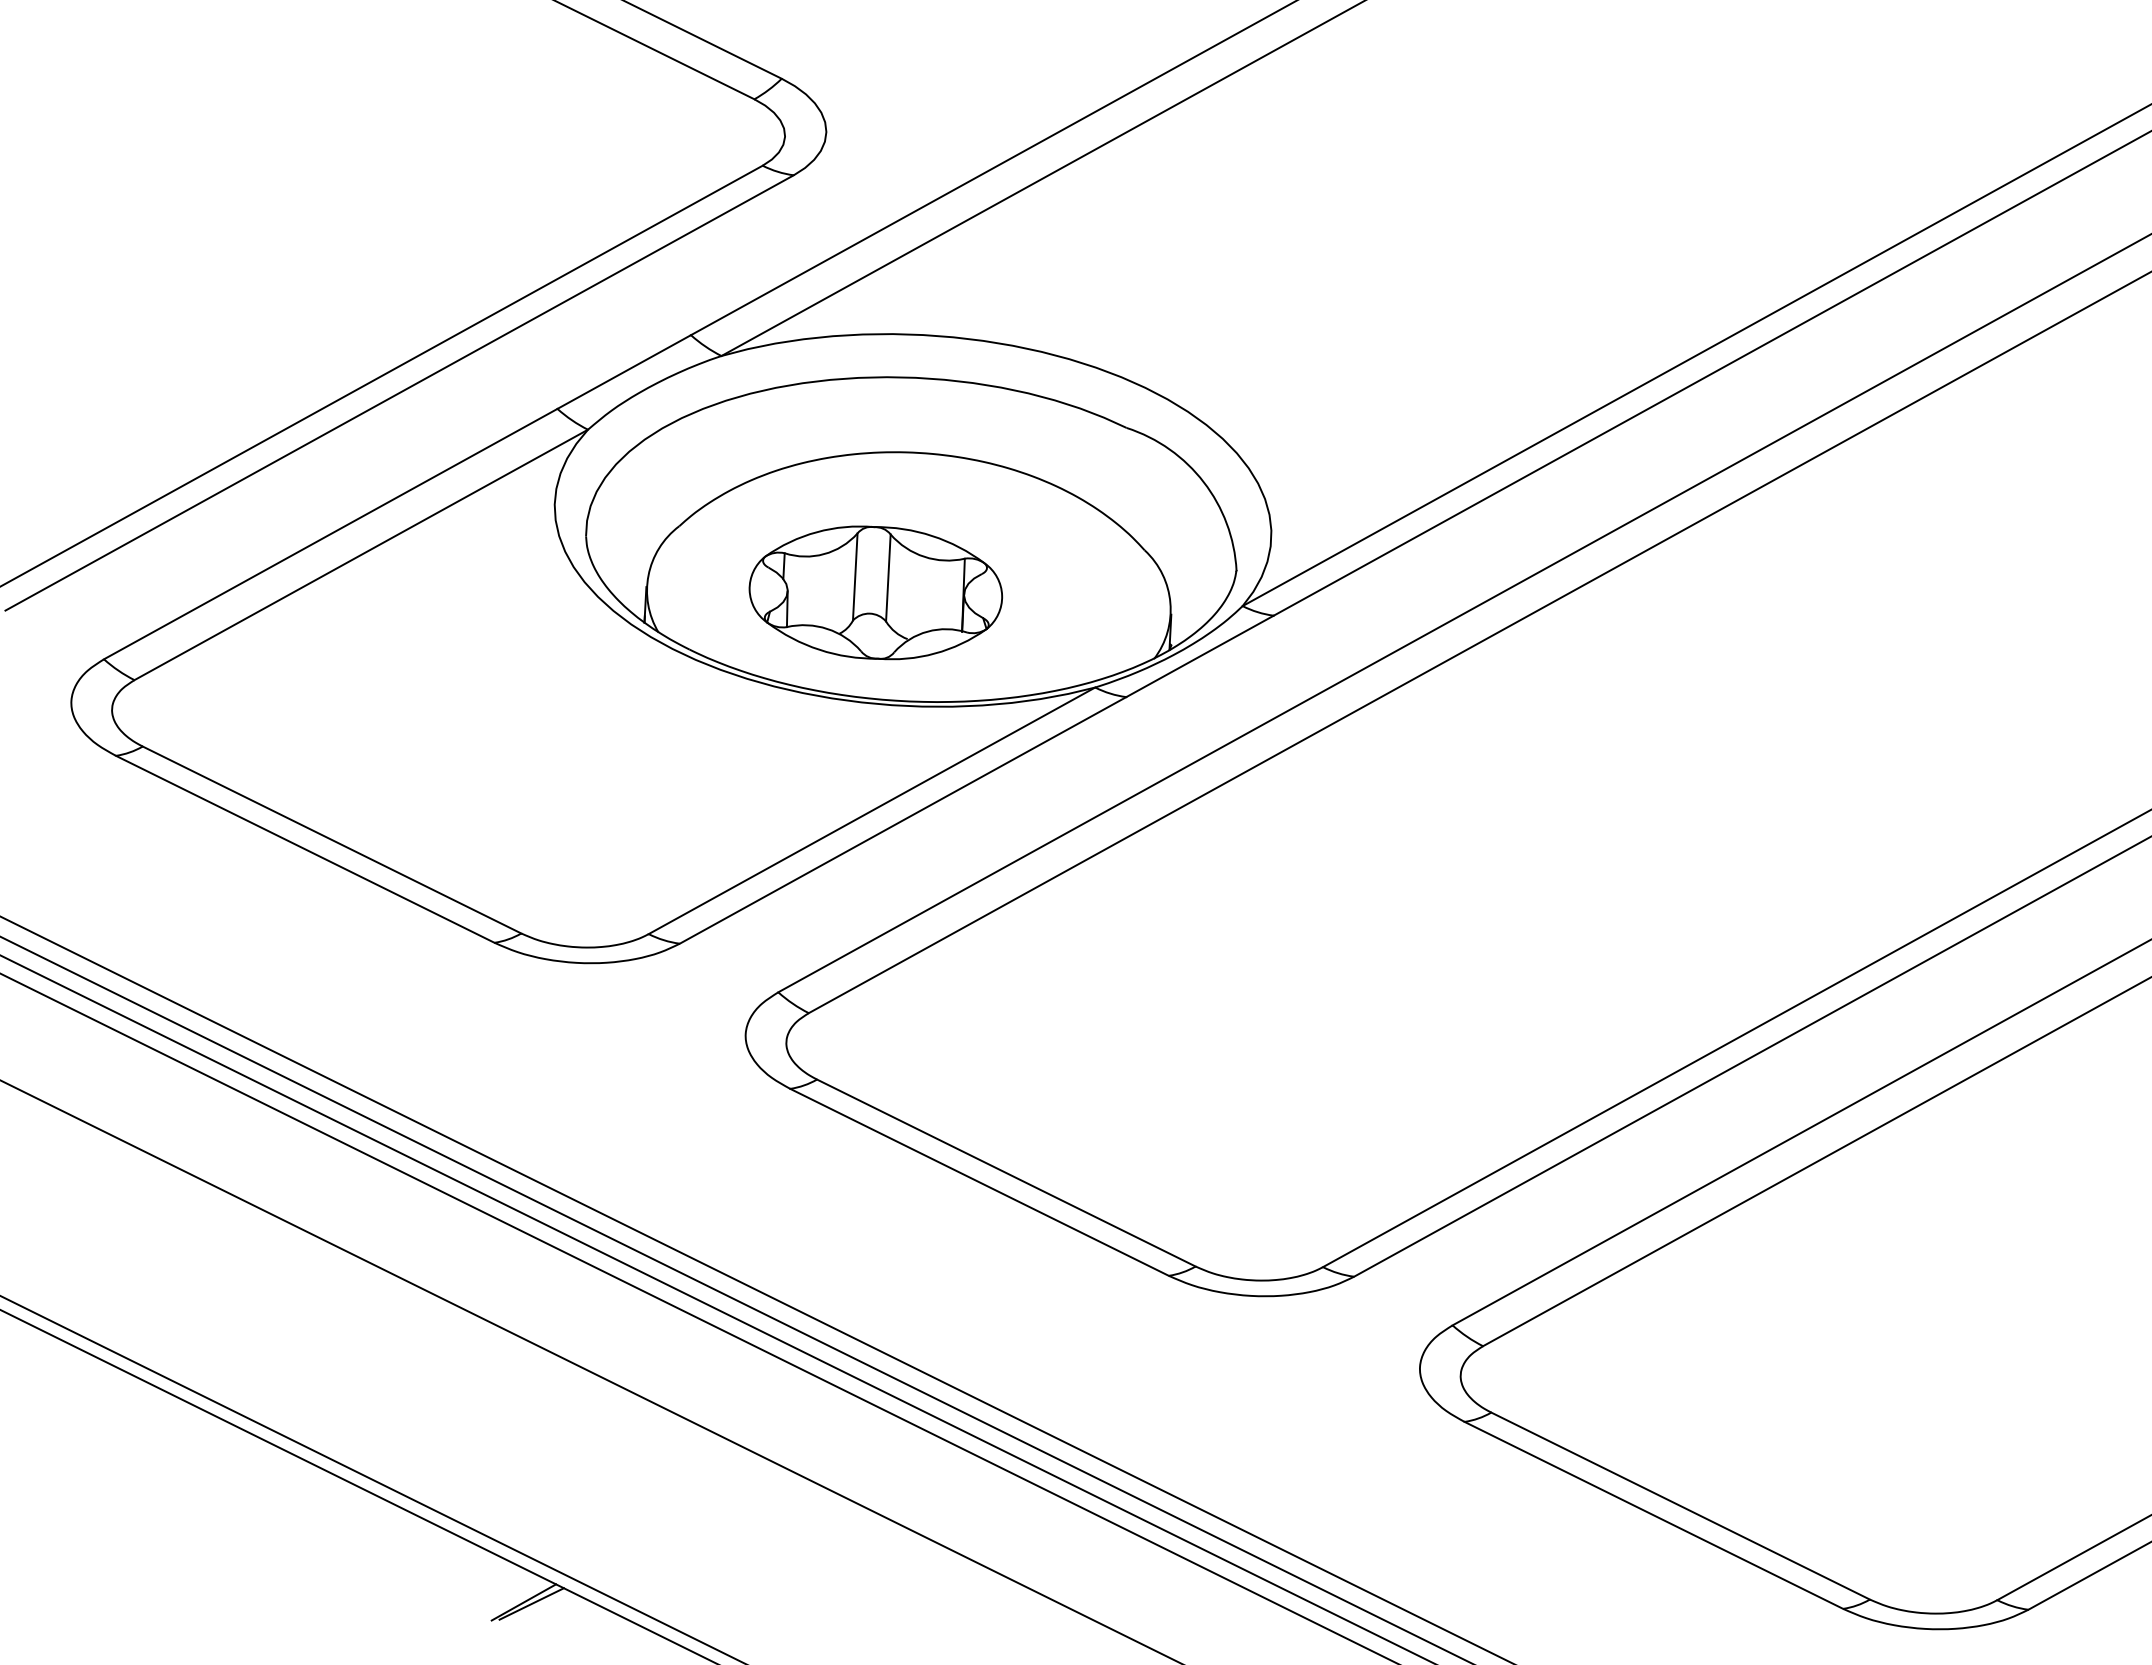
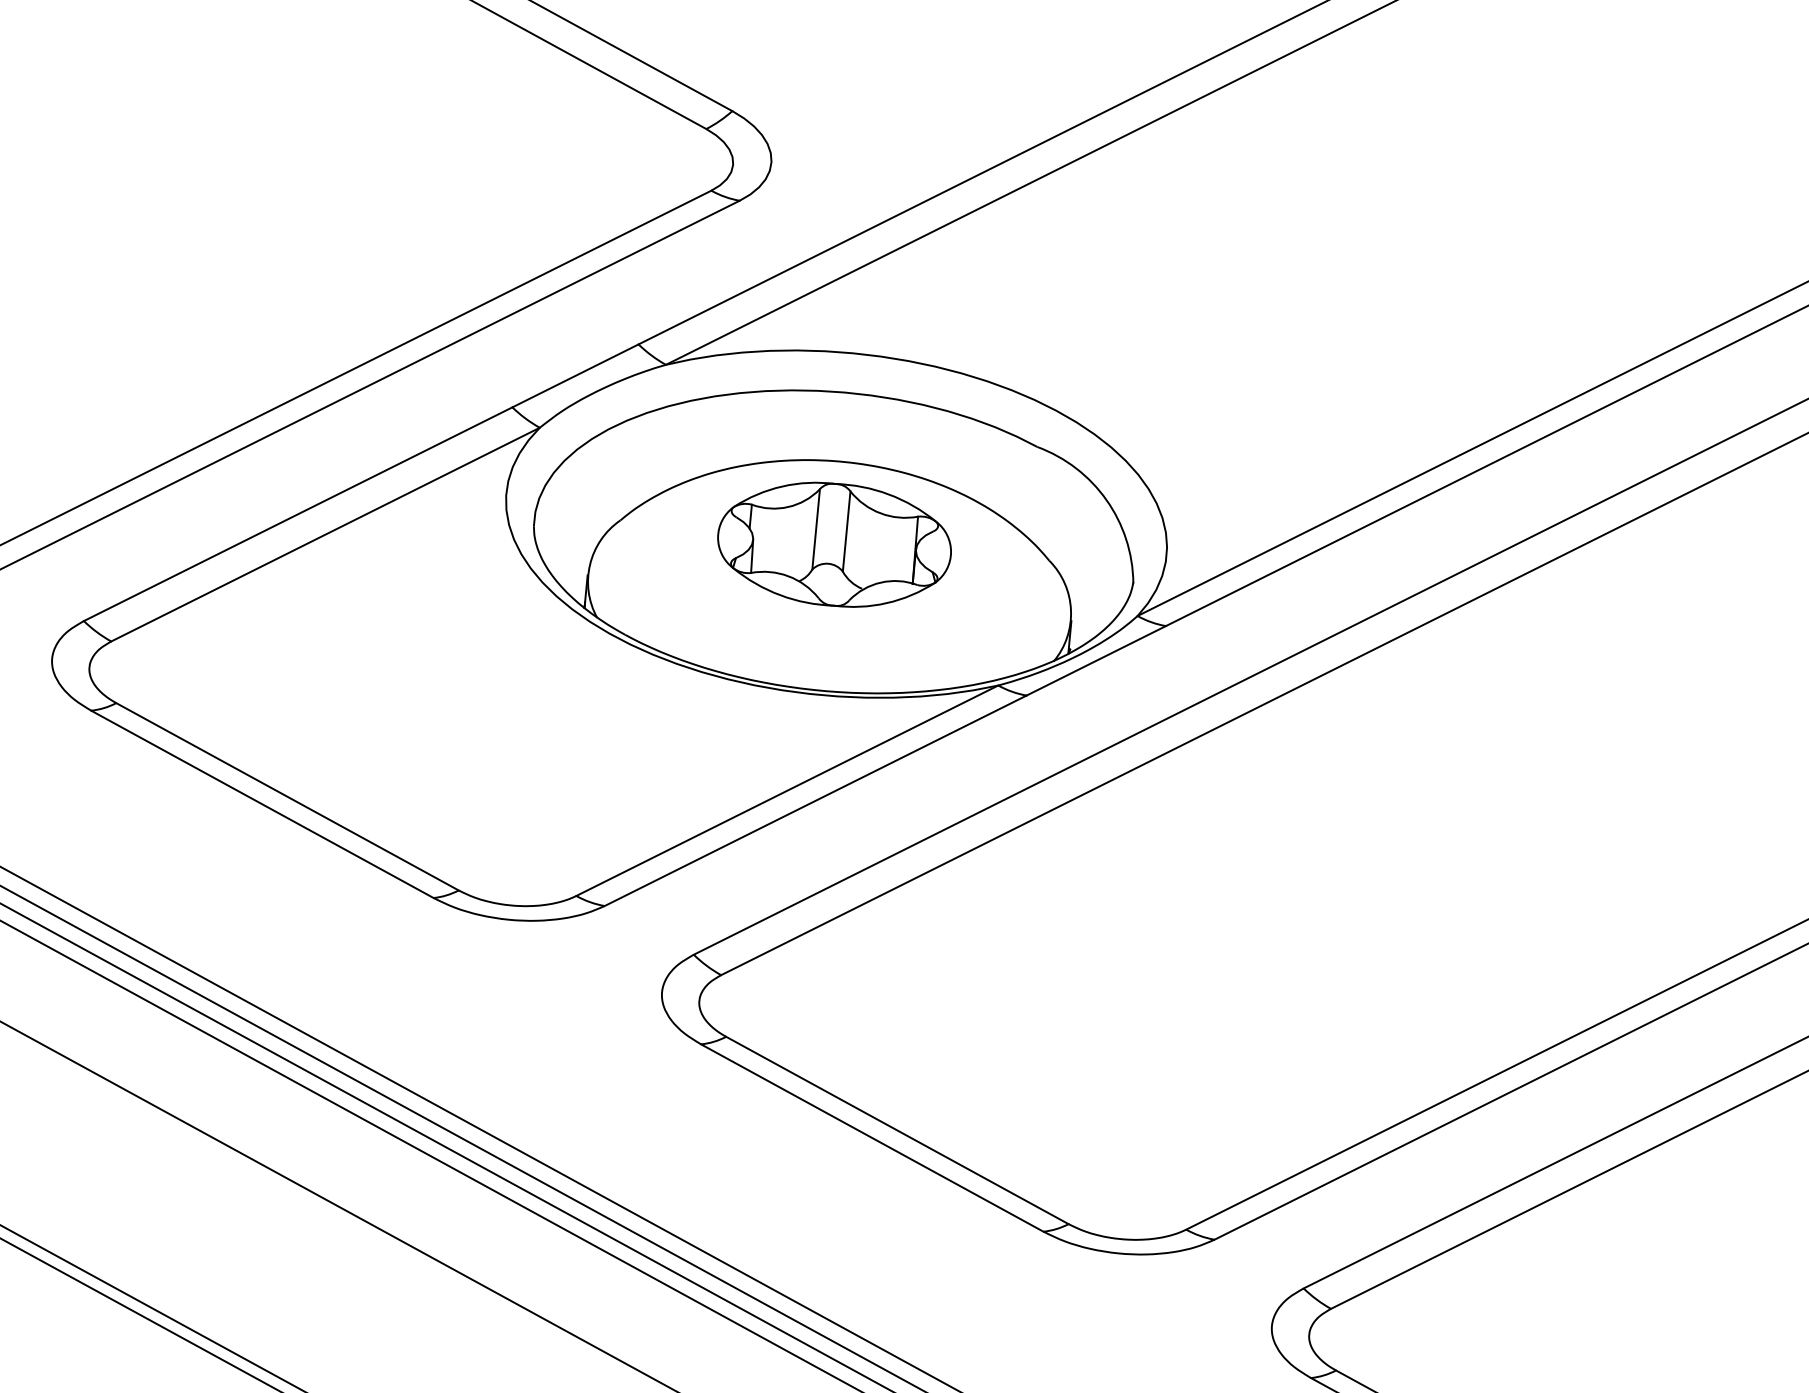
part: (875, 592) -> (834, 544), moved

